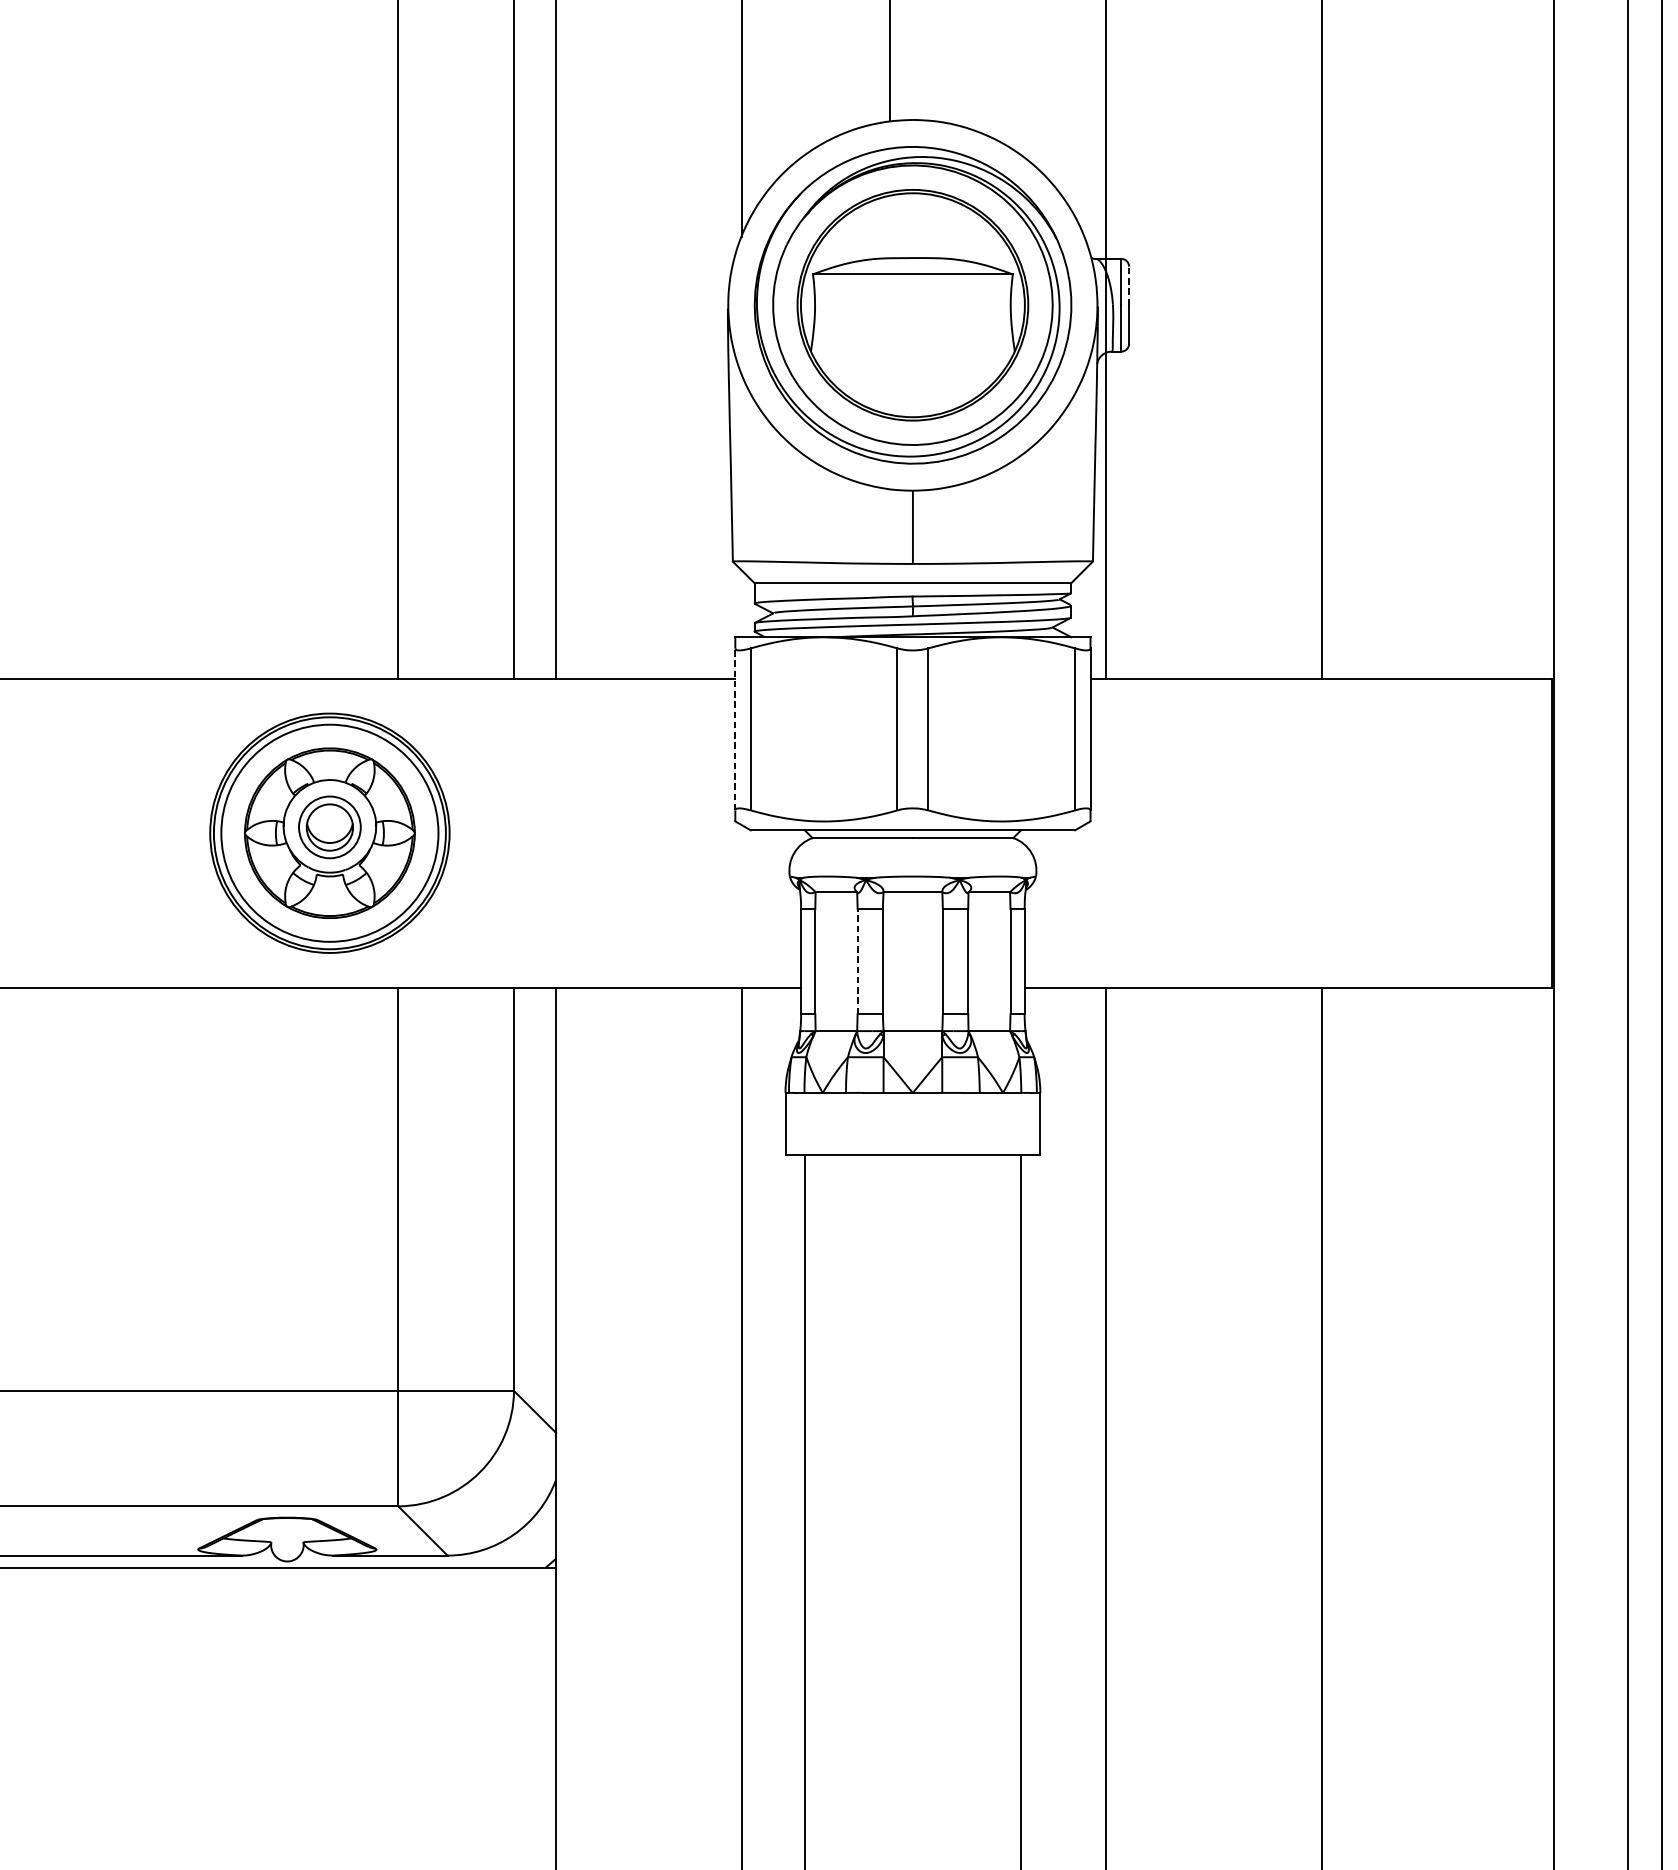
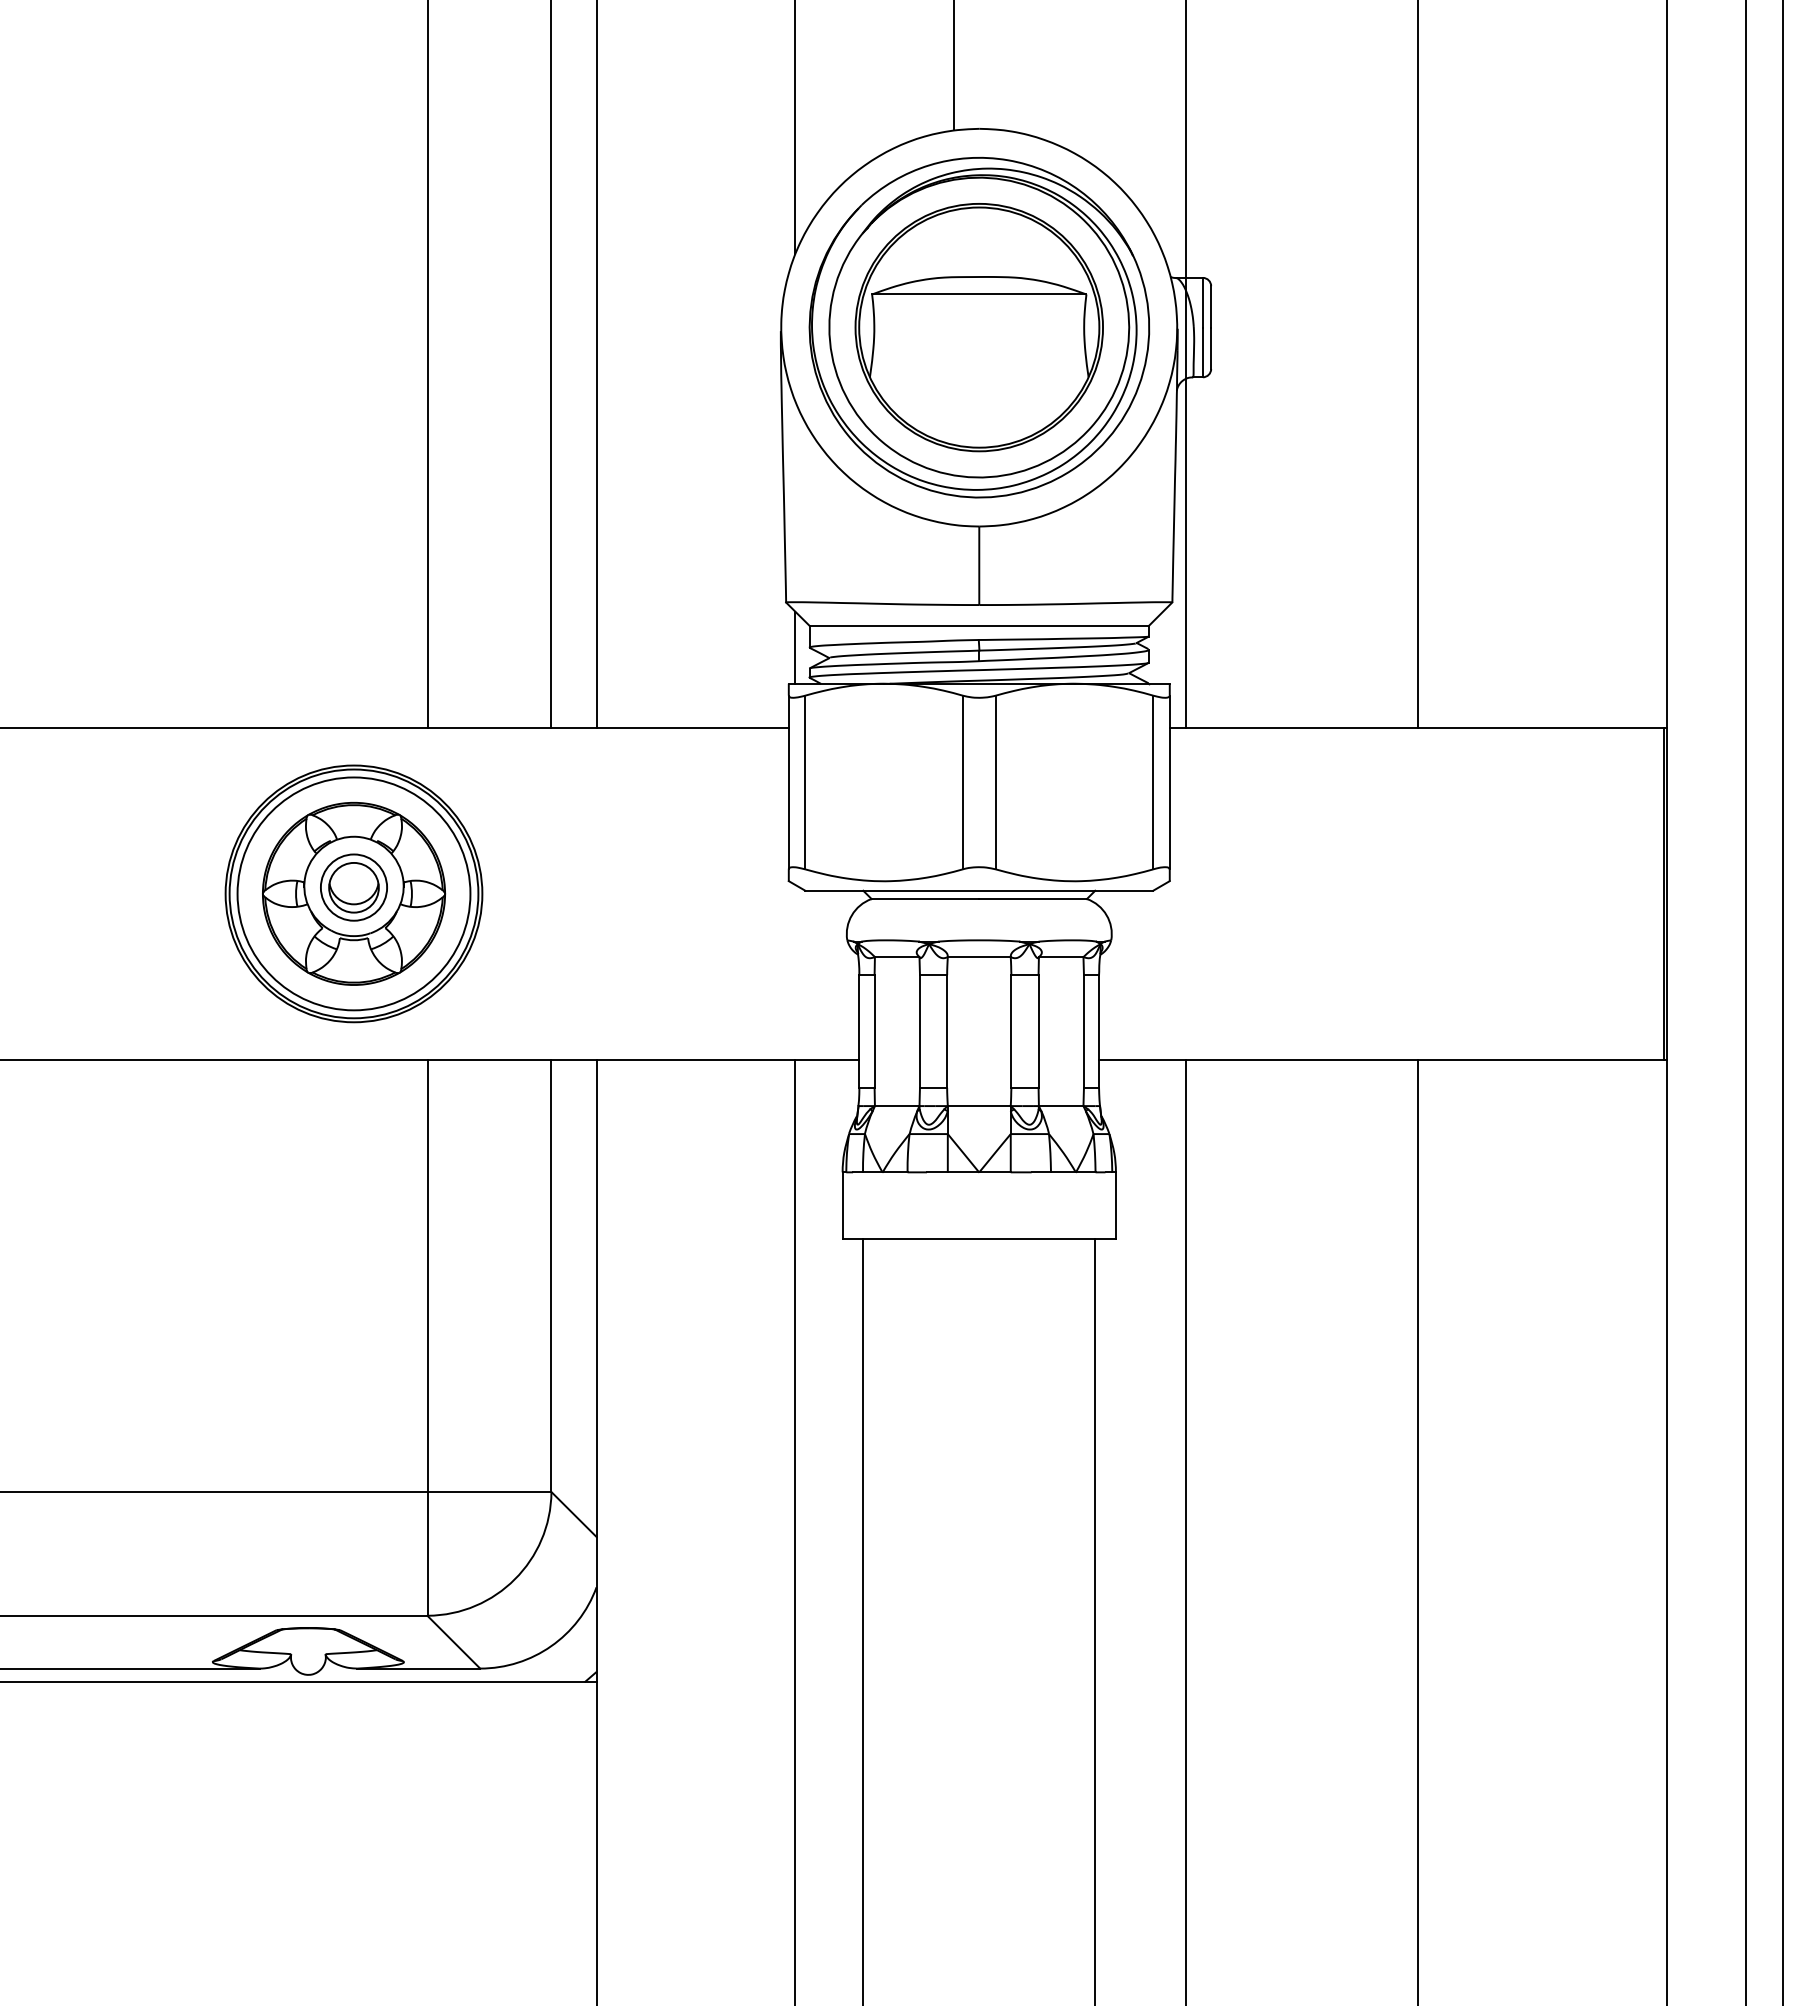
line: (1129, 285) -> (1211, 306), dashed -> solid
line: (741, 603) -> (795, 647), added
line: (735, 729) -> (788, 782), dashed -> solid
line: (857, 960) -> (919, 1030), dashed -> solid

